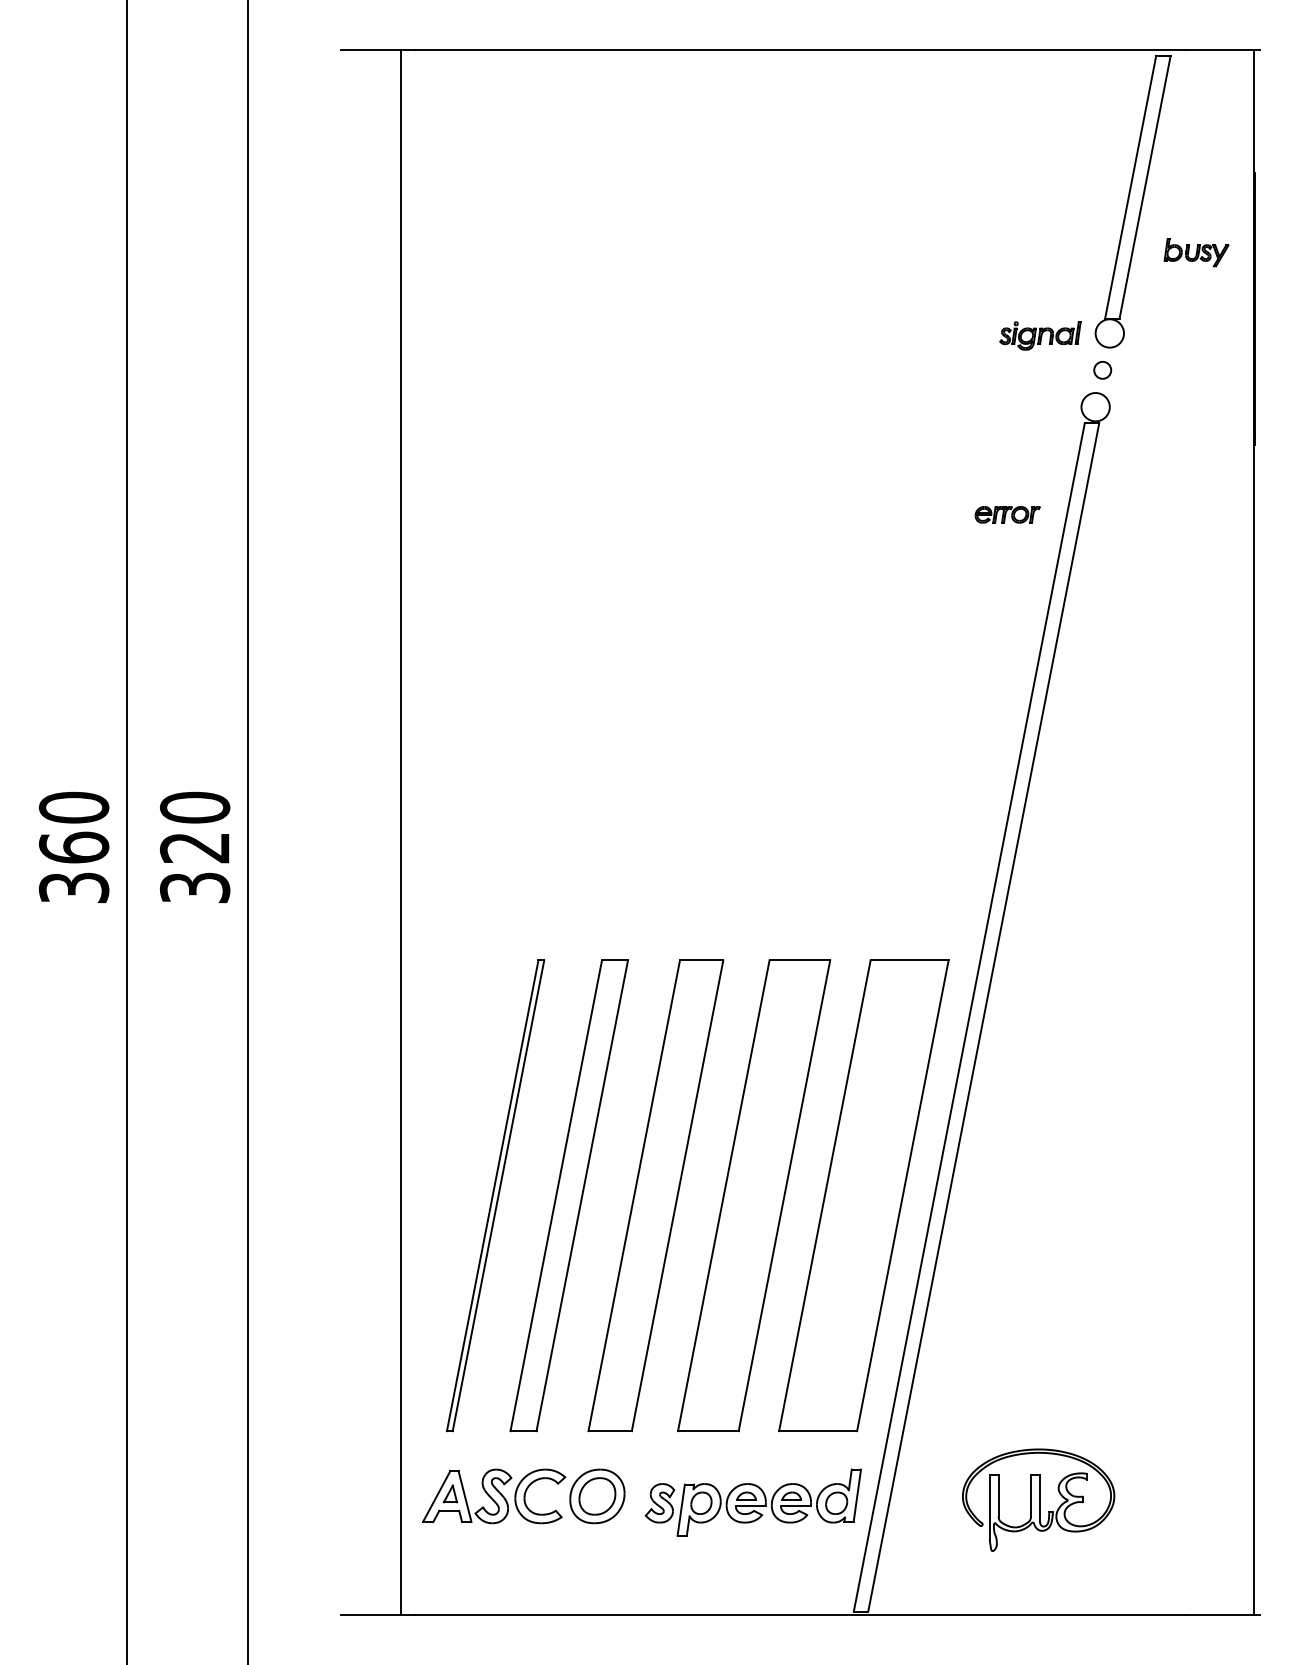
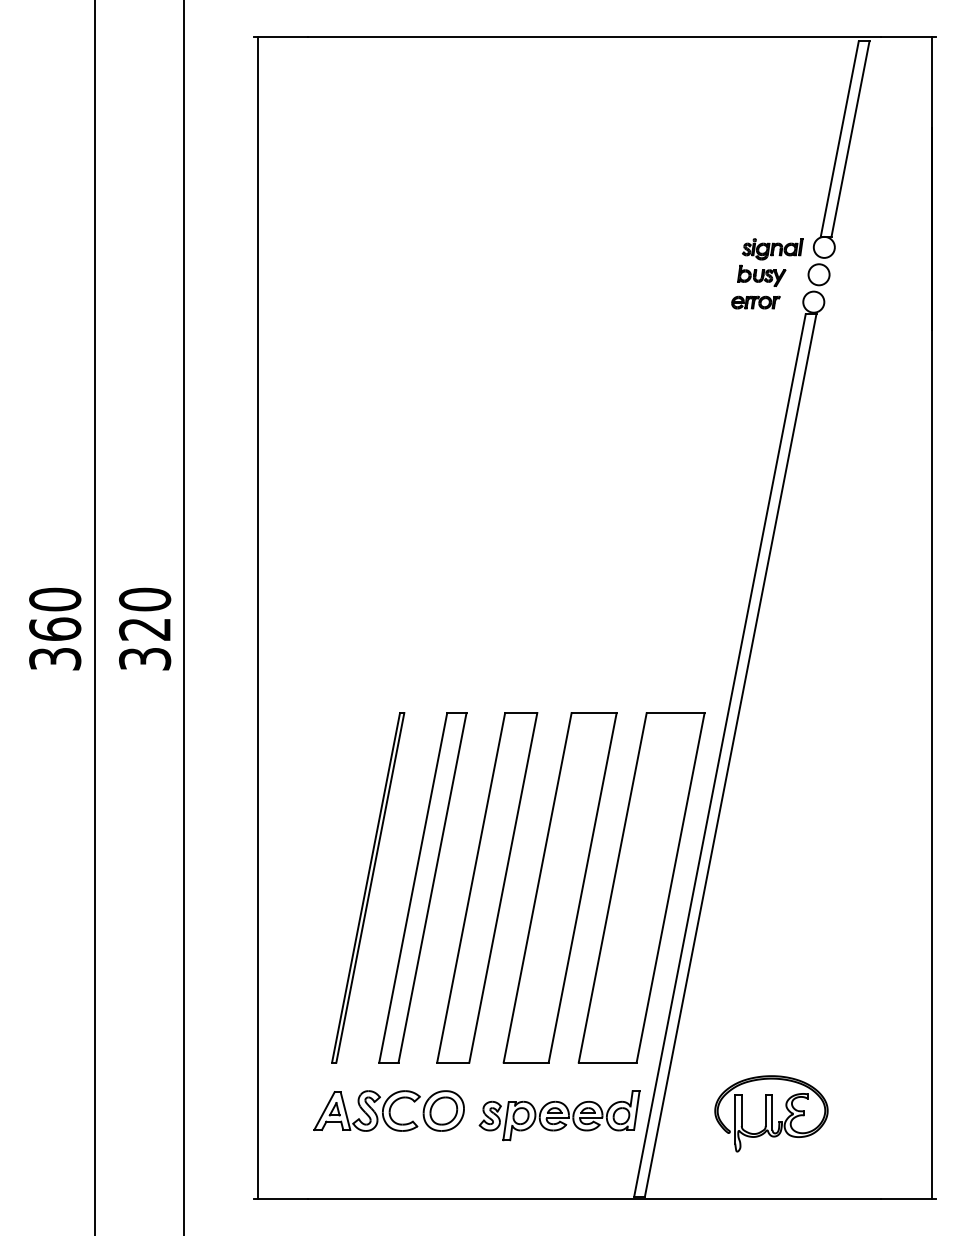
part: (1196, 252) -> (761, 275), moved
circle: (1102, 370) -> (818, 274), size x1.67
part: (1007, 514) -> (755, 302), moved
line: (401, 832) -> (258, 618), moved

